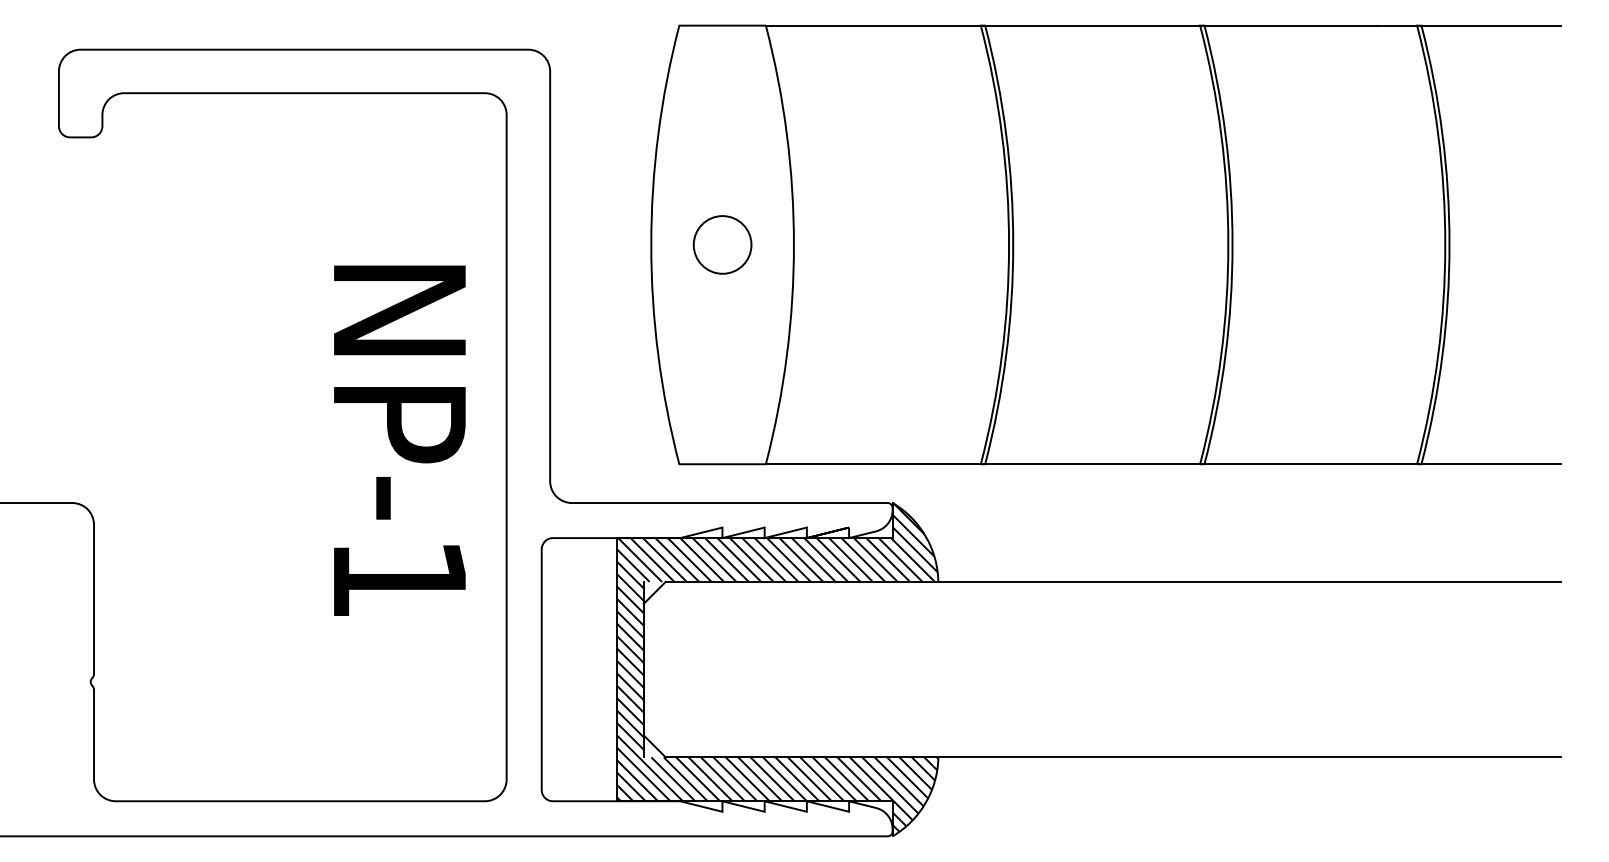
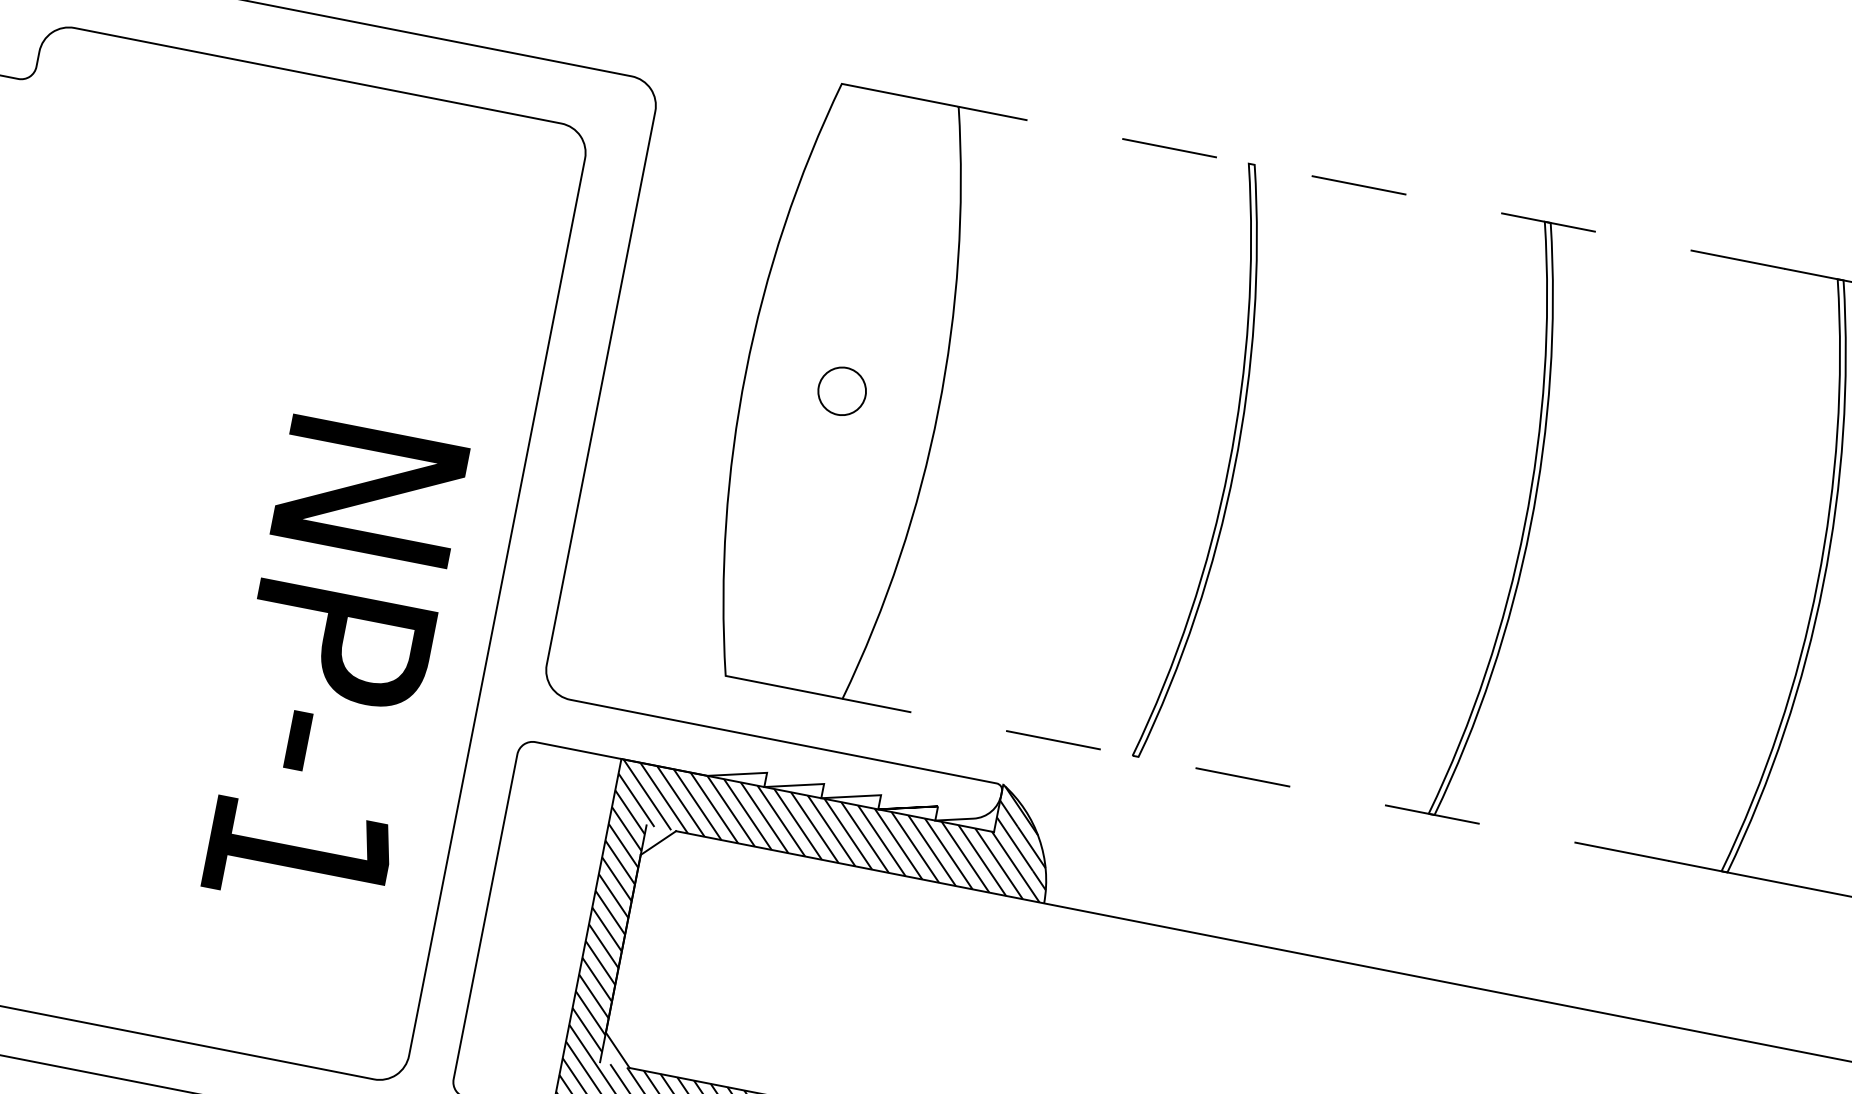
line: (1071, 25) -> (1371, 187), solid -> dashed
circle: (722, 244) -> (842, 390), size x0.6
text: (399, 440) -> (335, 666), moved
line: (1071, 464) -> (1254, 780), solid -> dashed

